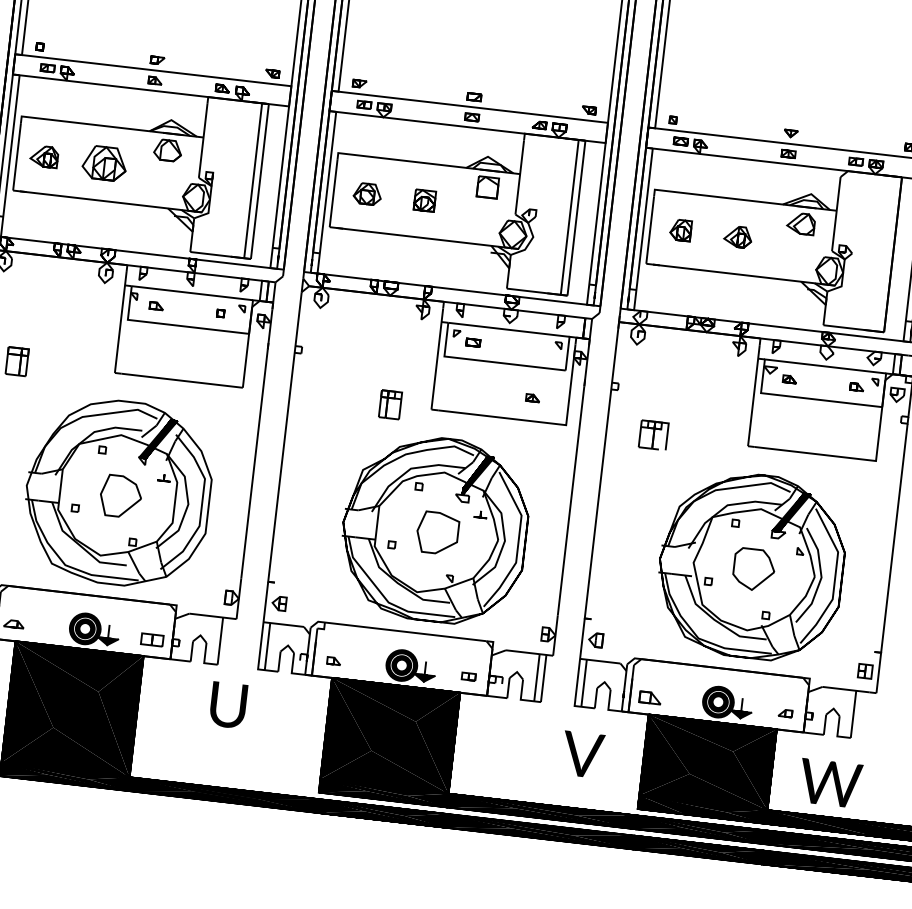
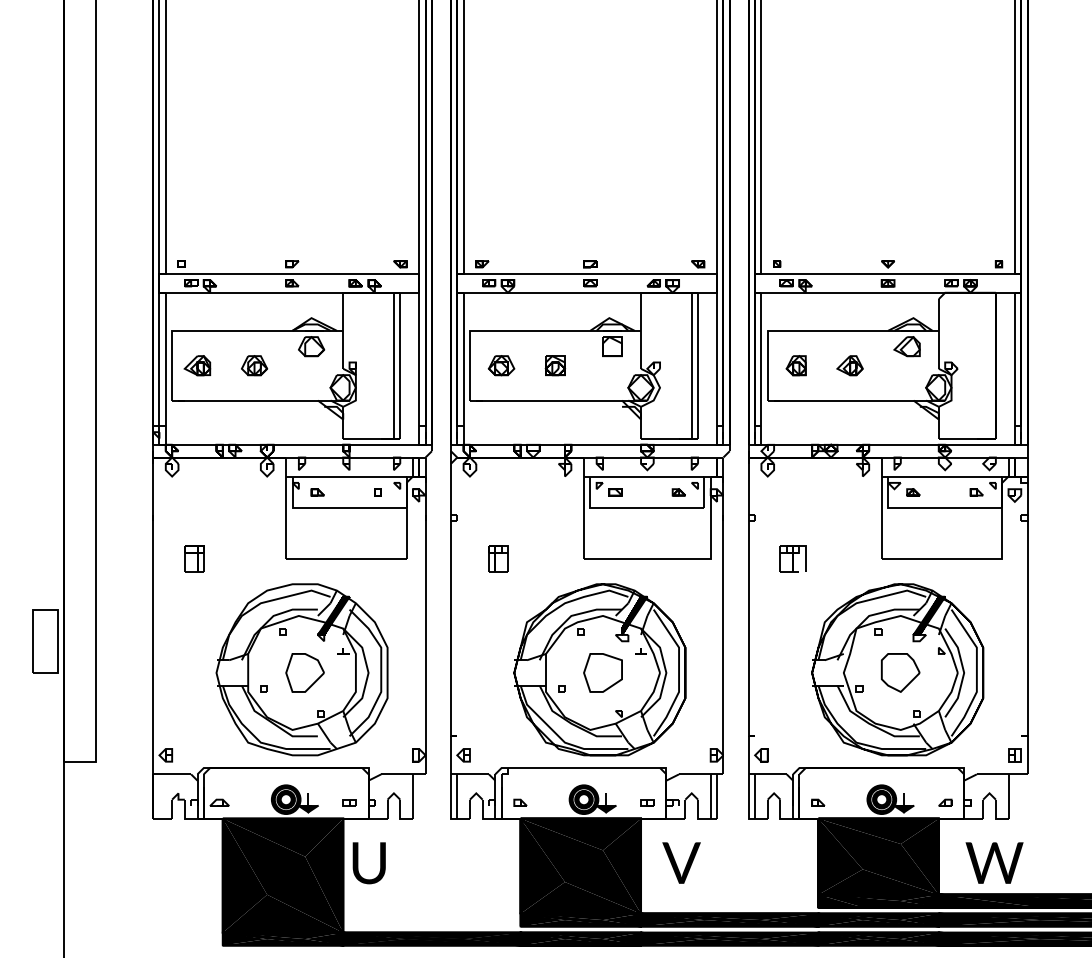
part: (104, 163) -> (254, 365), size x0.62
part: (532, 398) -> (678, 492), moved
part: (390, 404) -> (498, 558), moved
part: (152, 639) -> (349, 802), size x0.62
part: (650, 697) -> (818, 802), size x0.62
text: (227, 705) -> (368, 863), moved
text: (582, 754) -> (681, 862), moved

